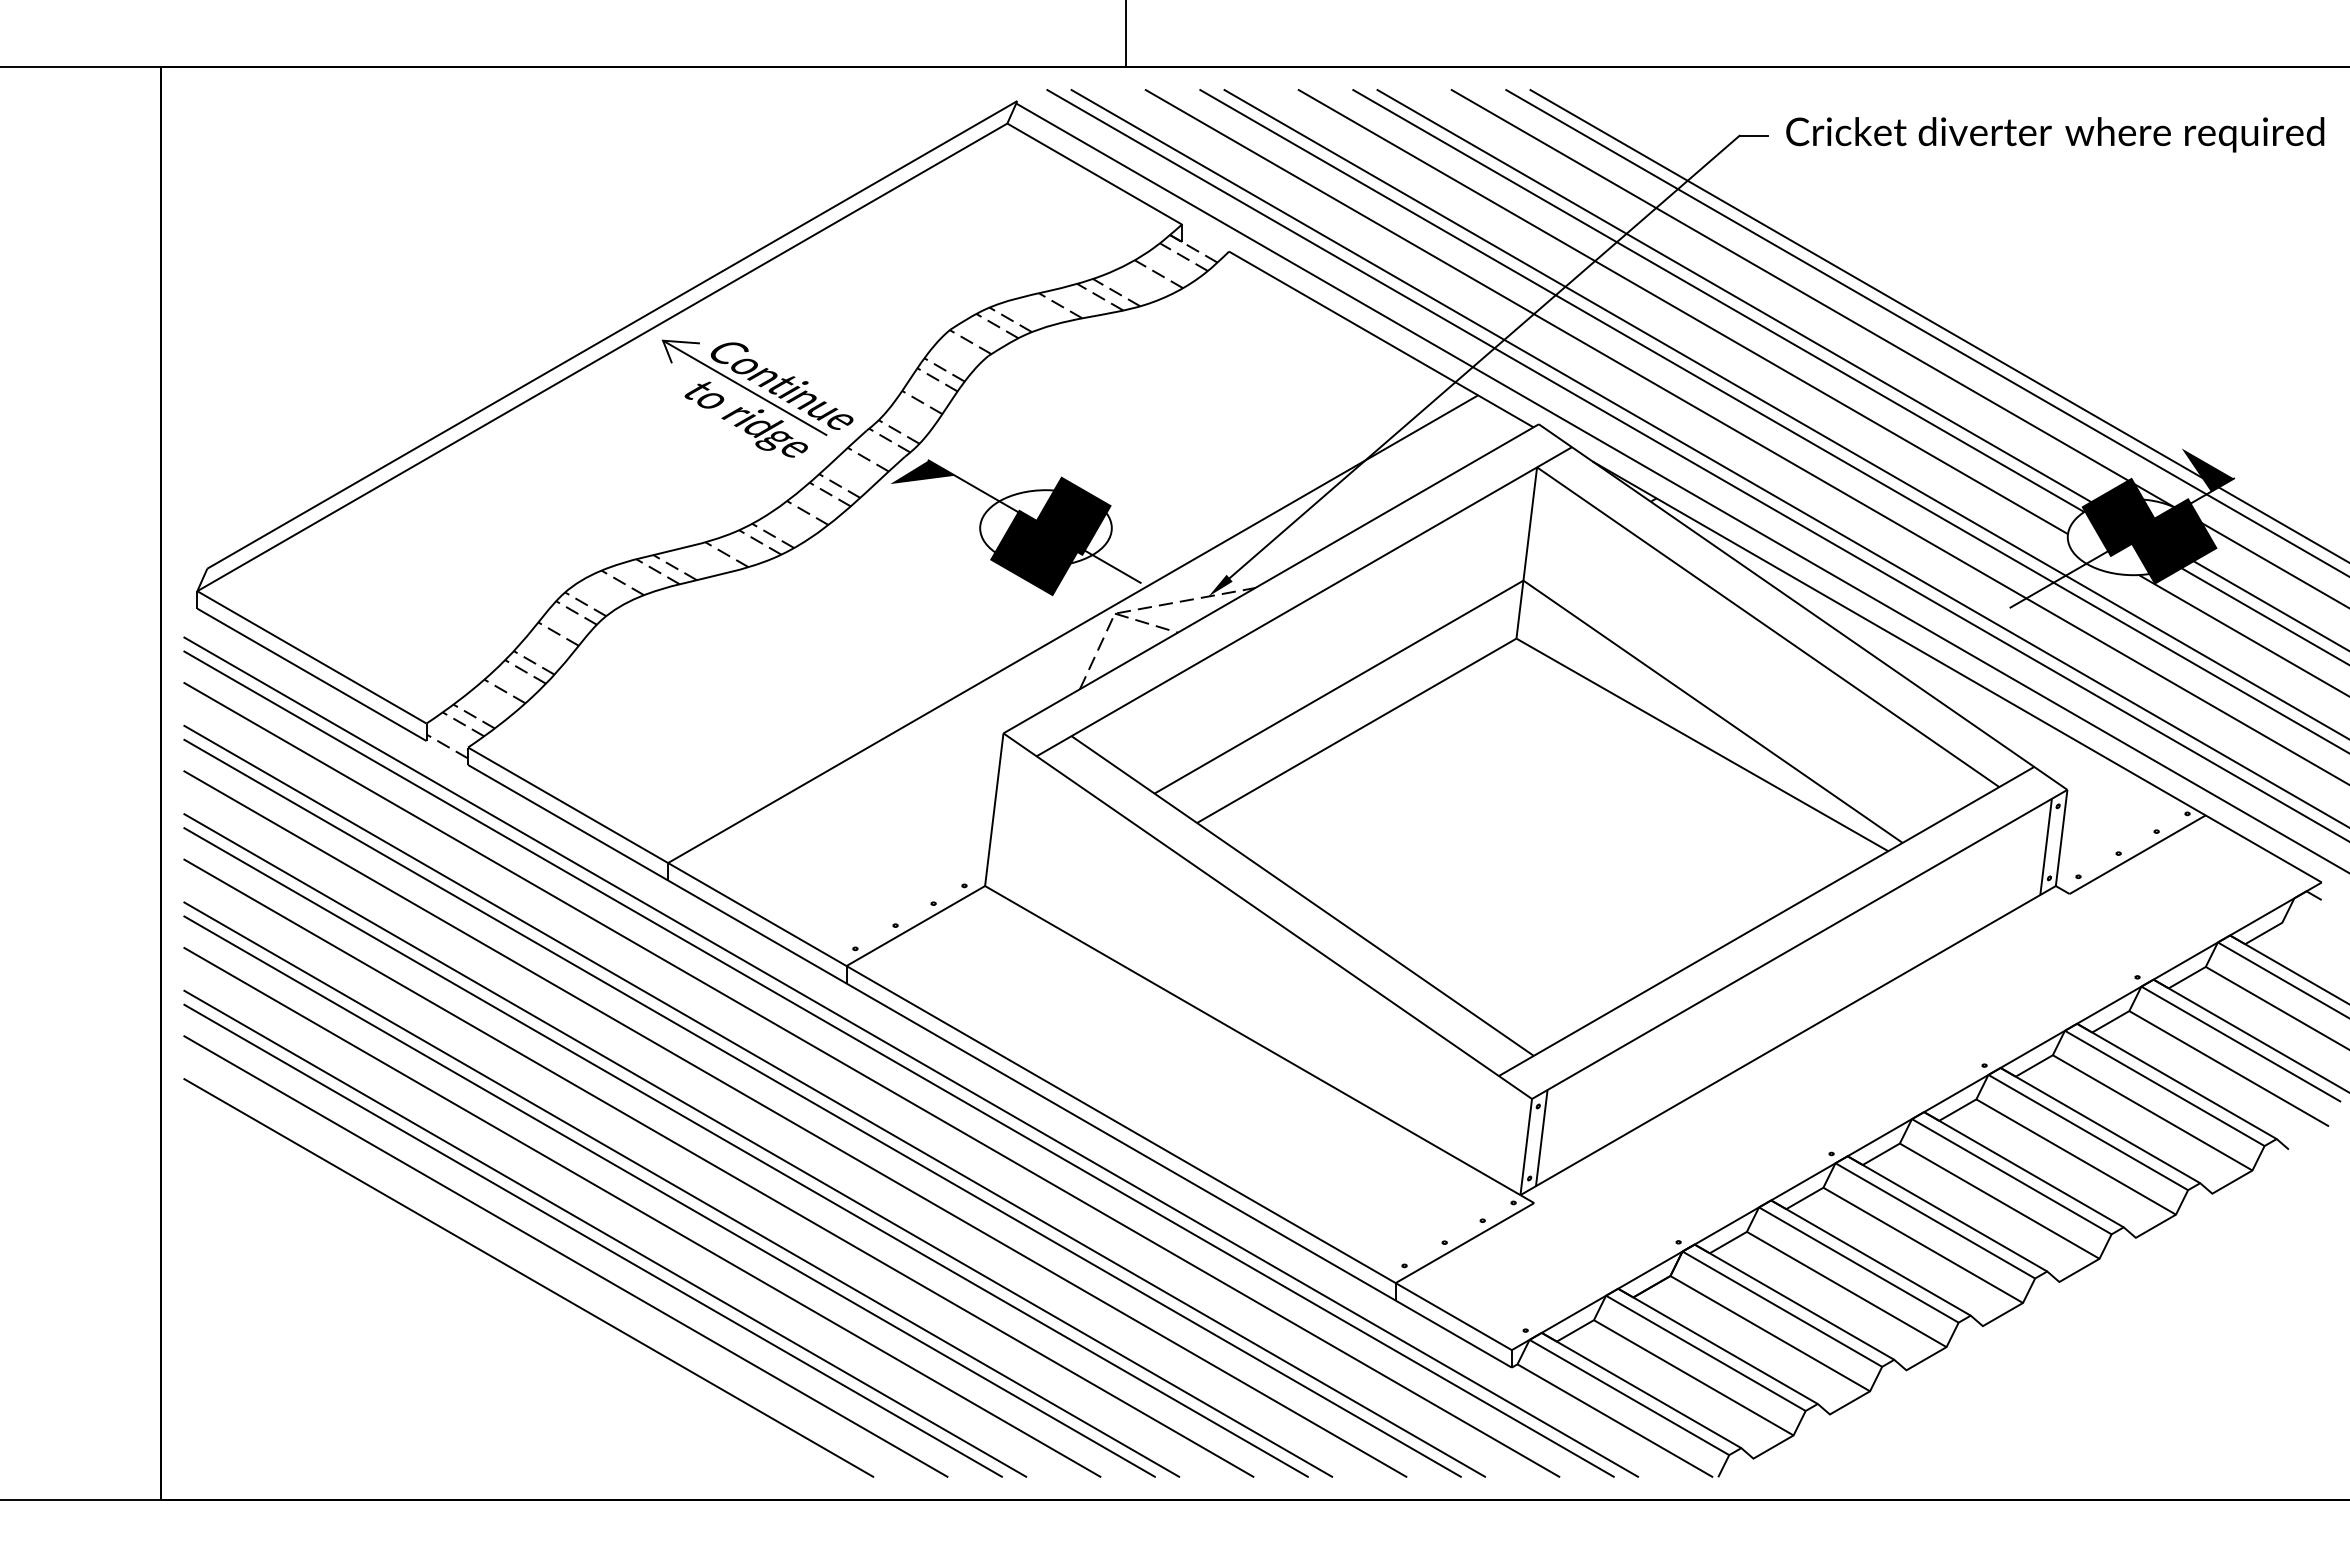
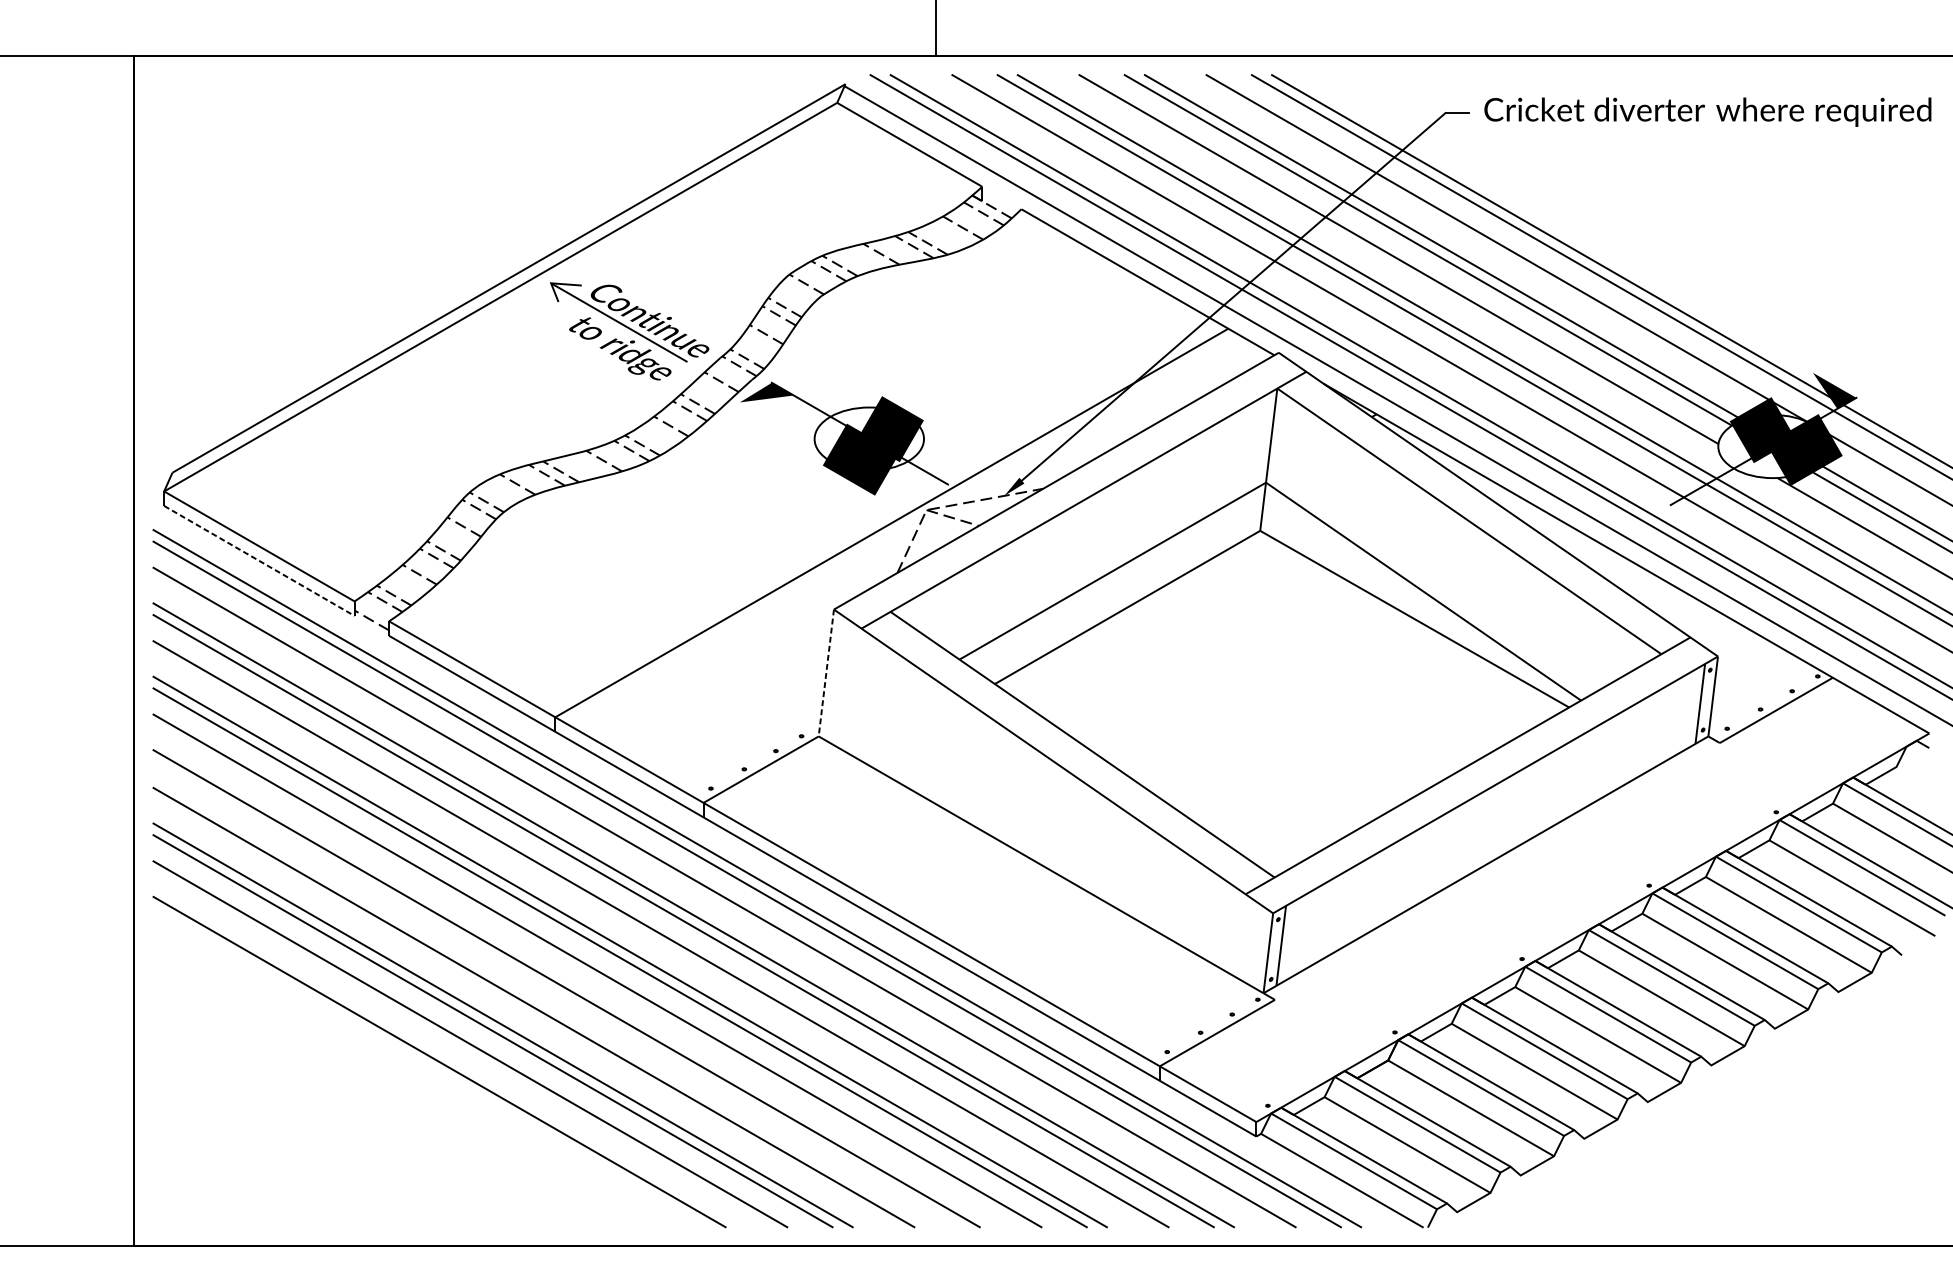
line: (312, 675) -> (259, 561), solid -> dashed
line: (994, 809) -> (826, 672), solid -> dashed
line: (669, 1196) -> (556, 994), removed

